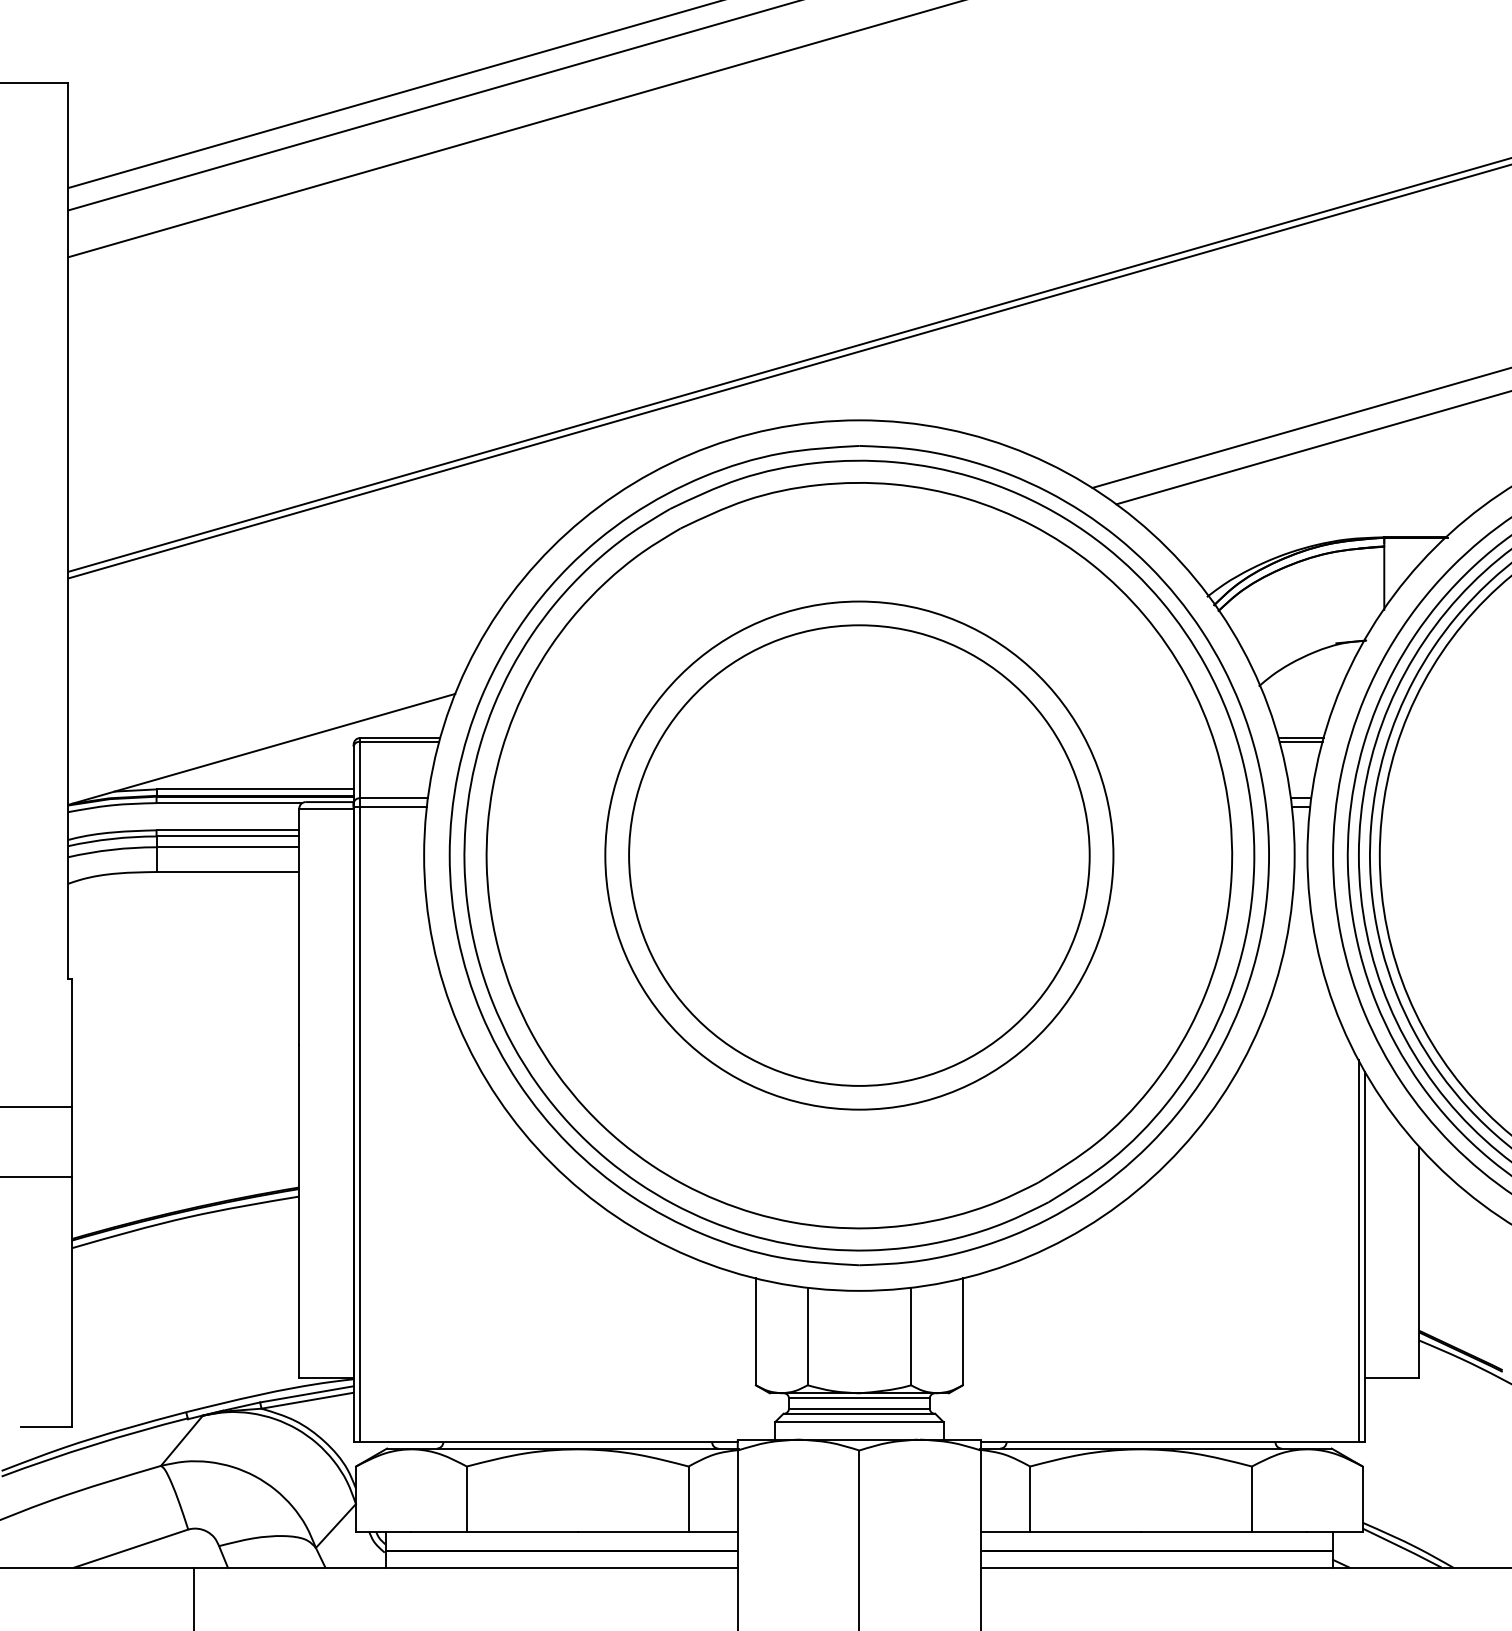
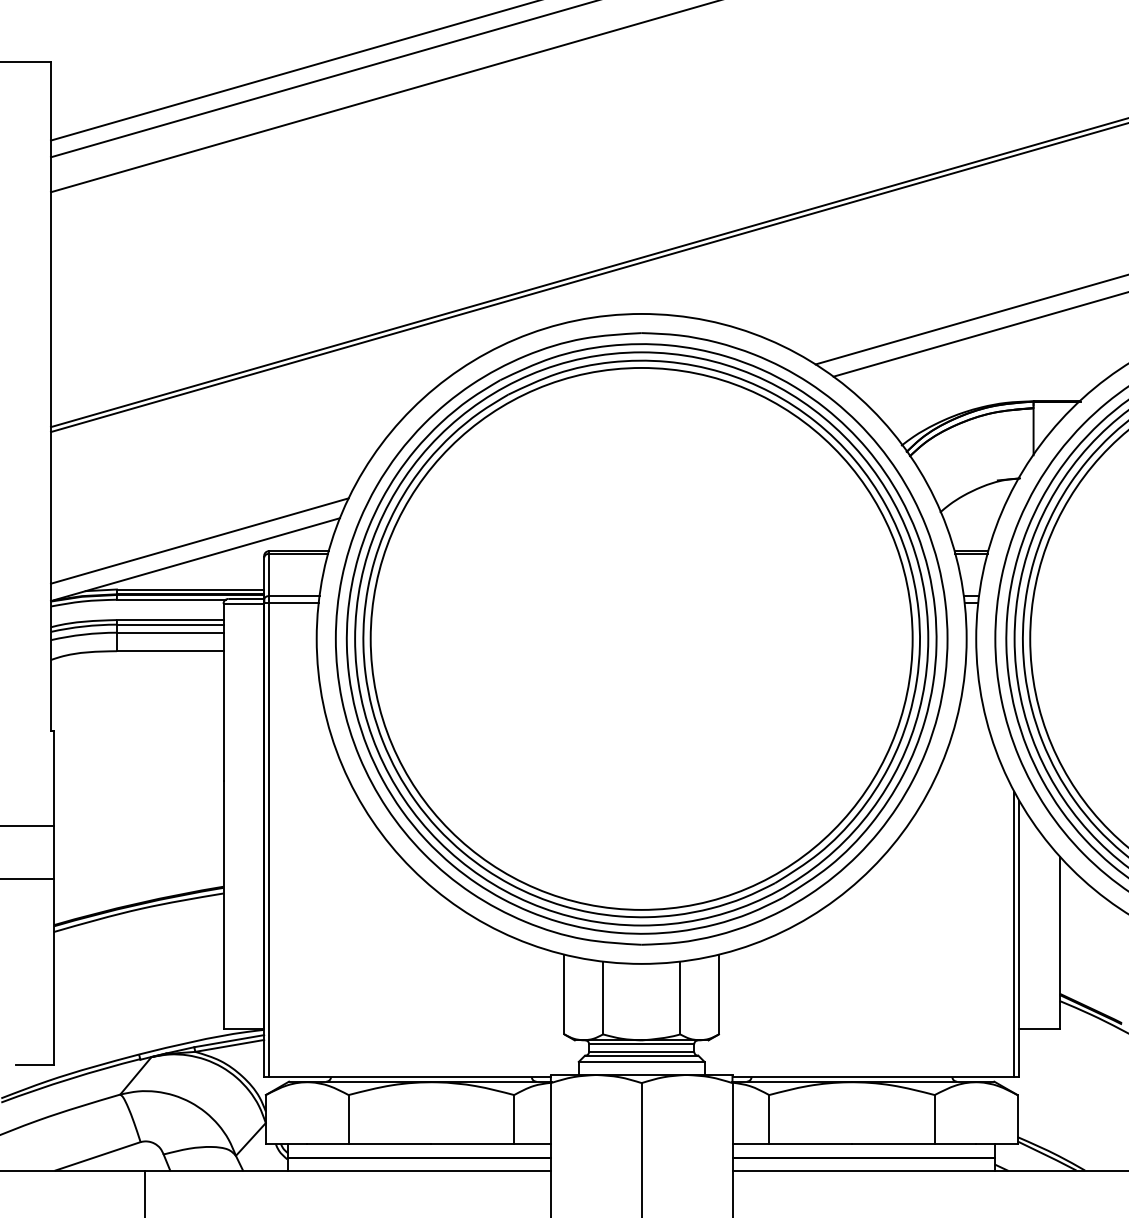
line: (267, 724) -> (199, 541), added
circle: (859, 855) -> (641, 638), size x1.43
circle: (859, 855) -> (641, 638), size x1.67

